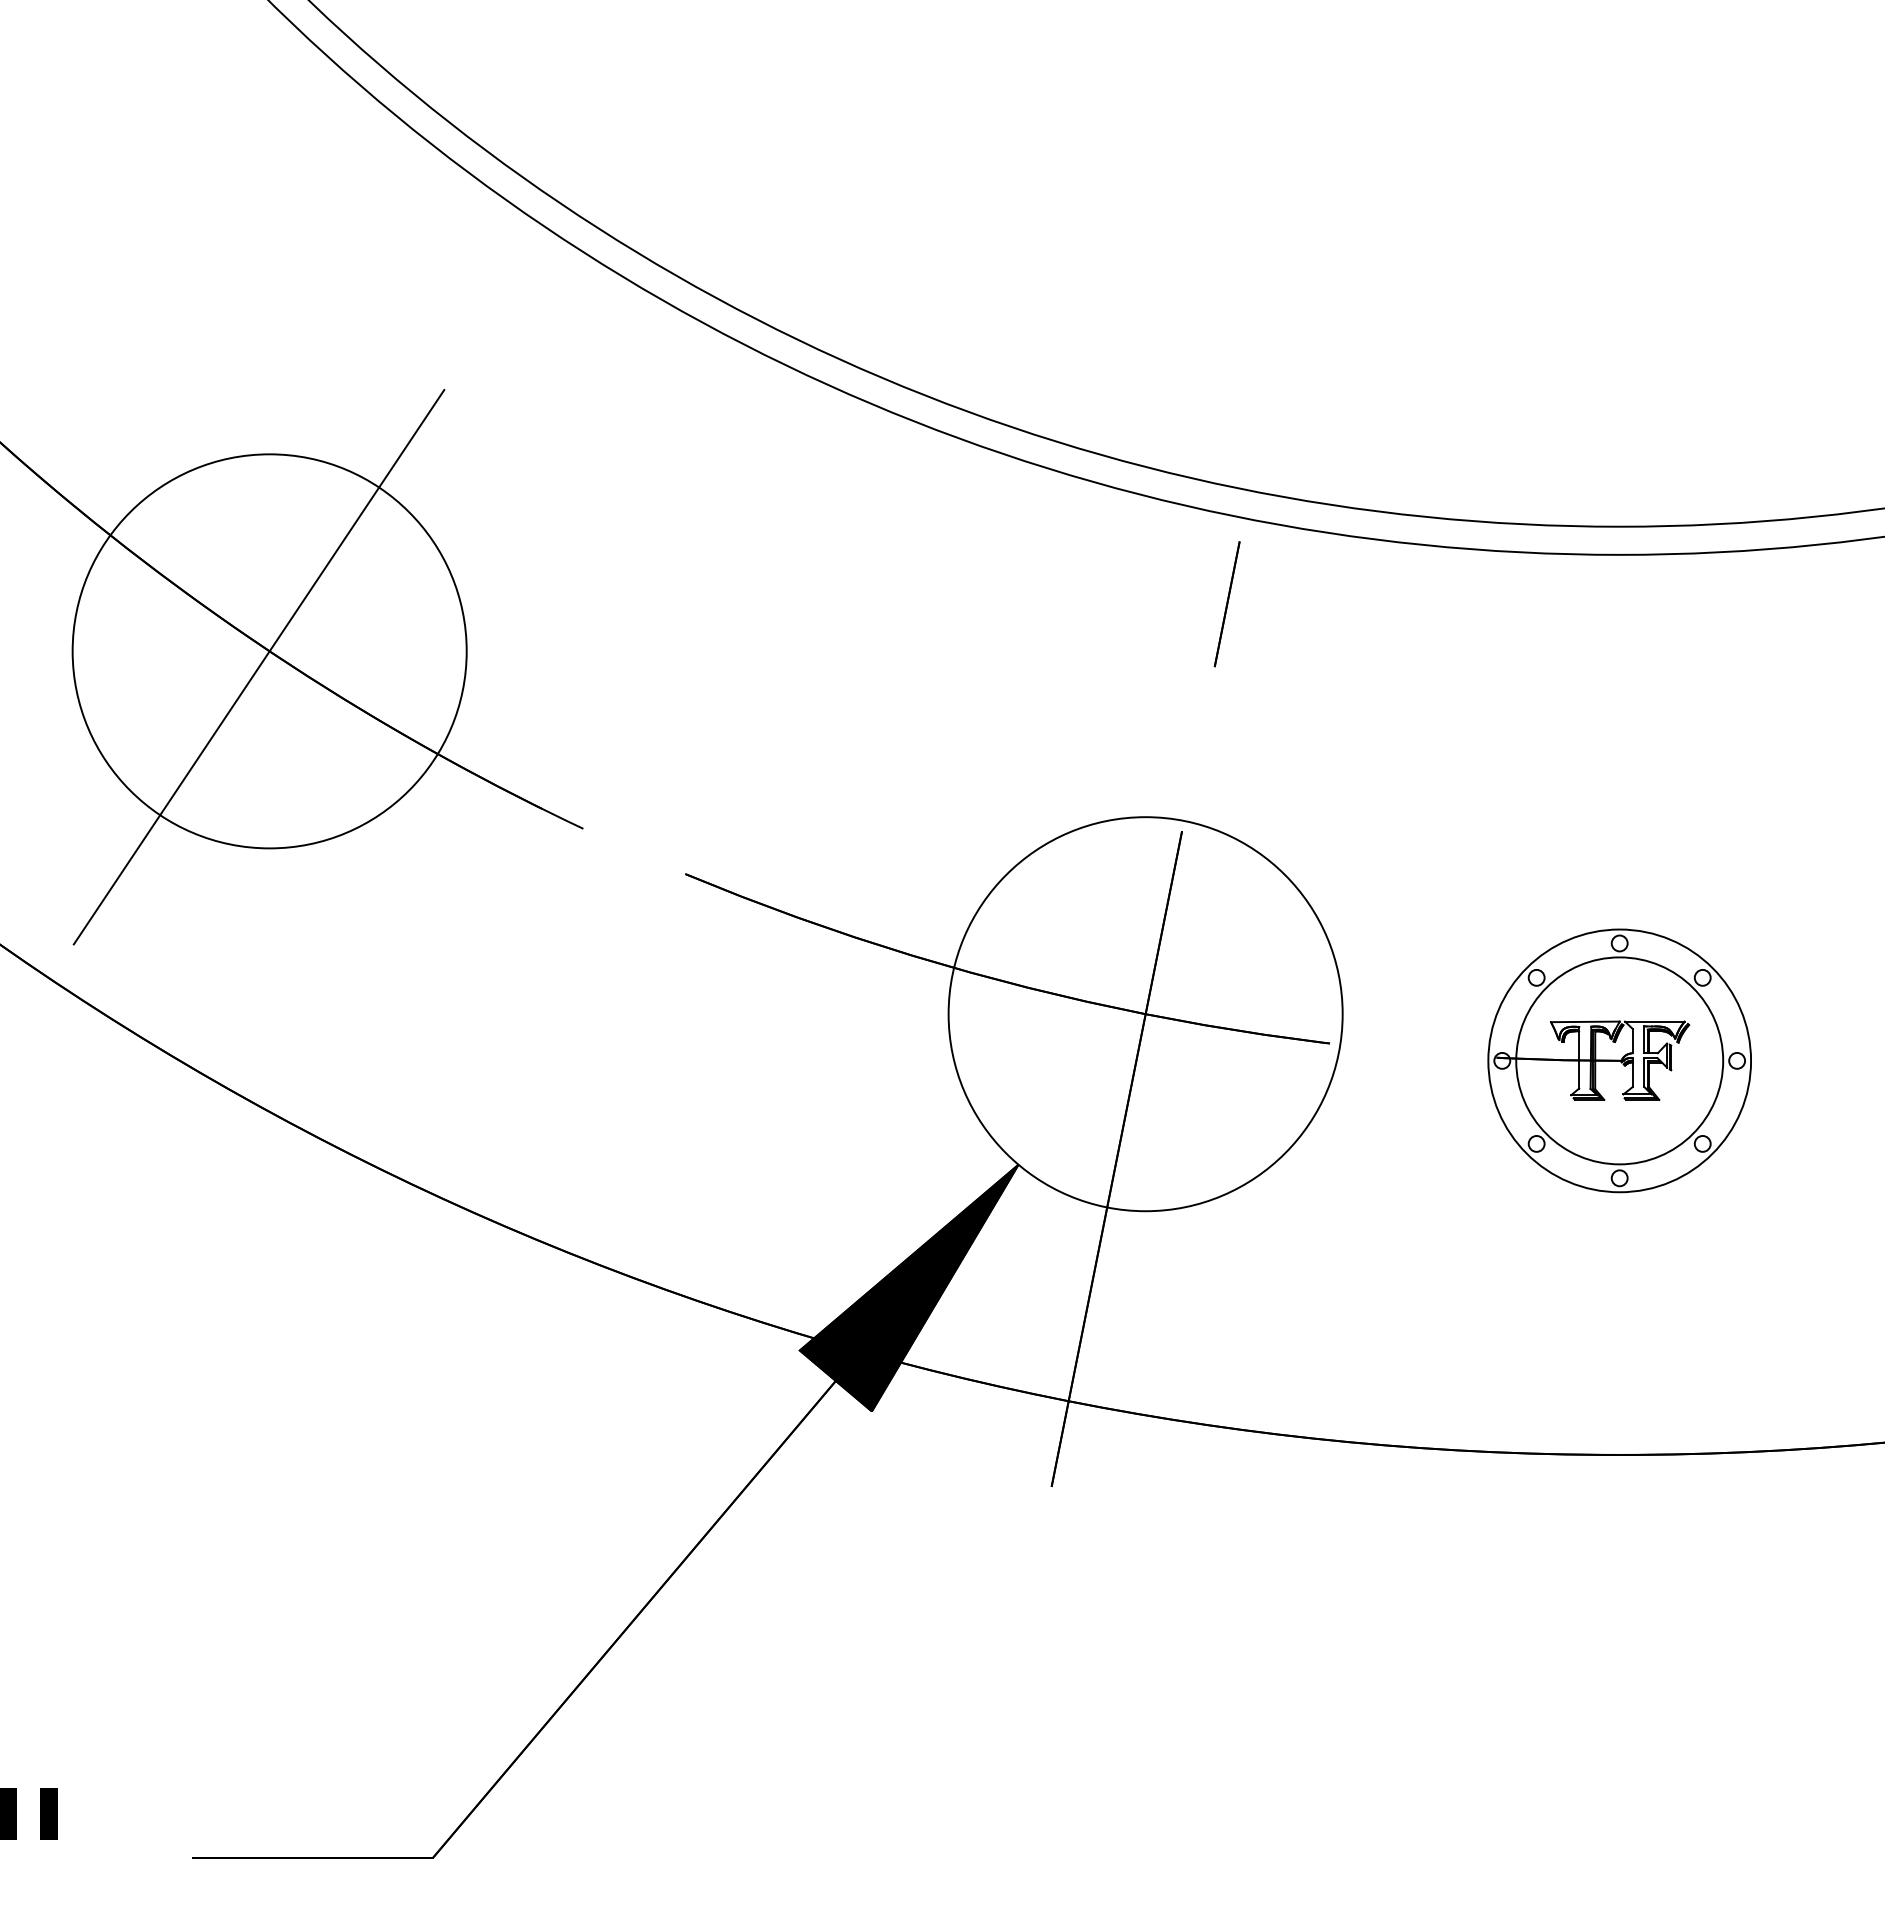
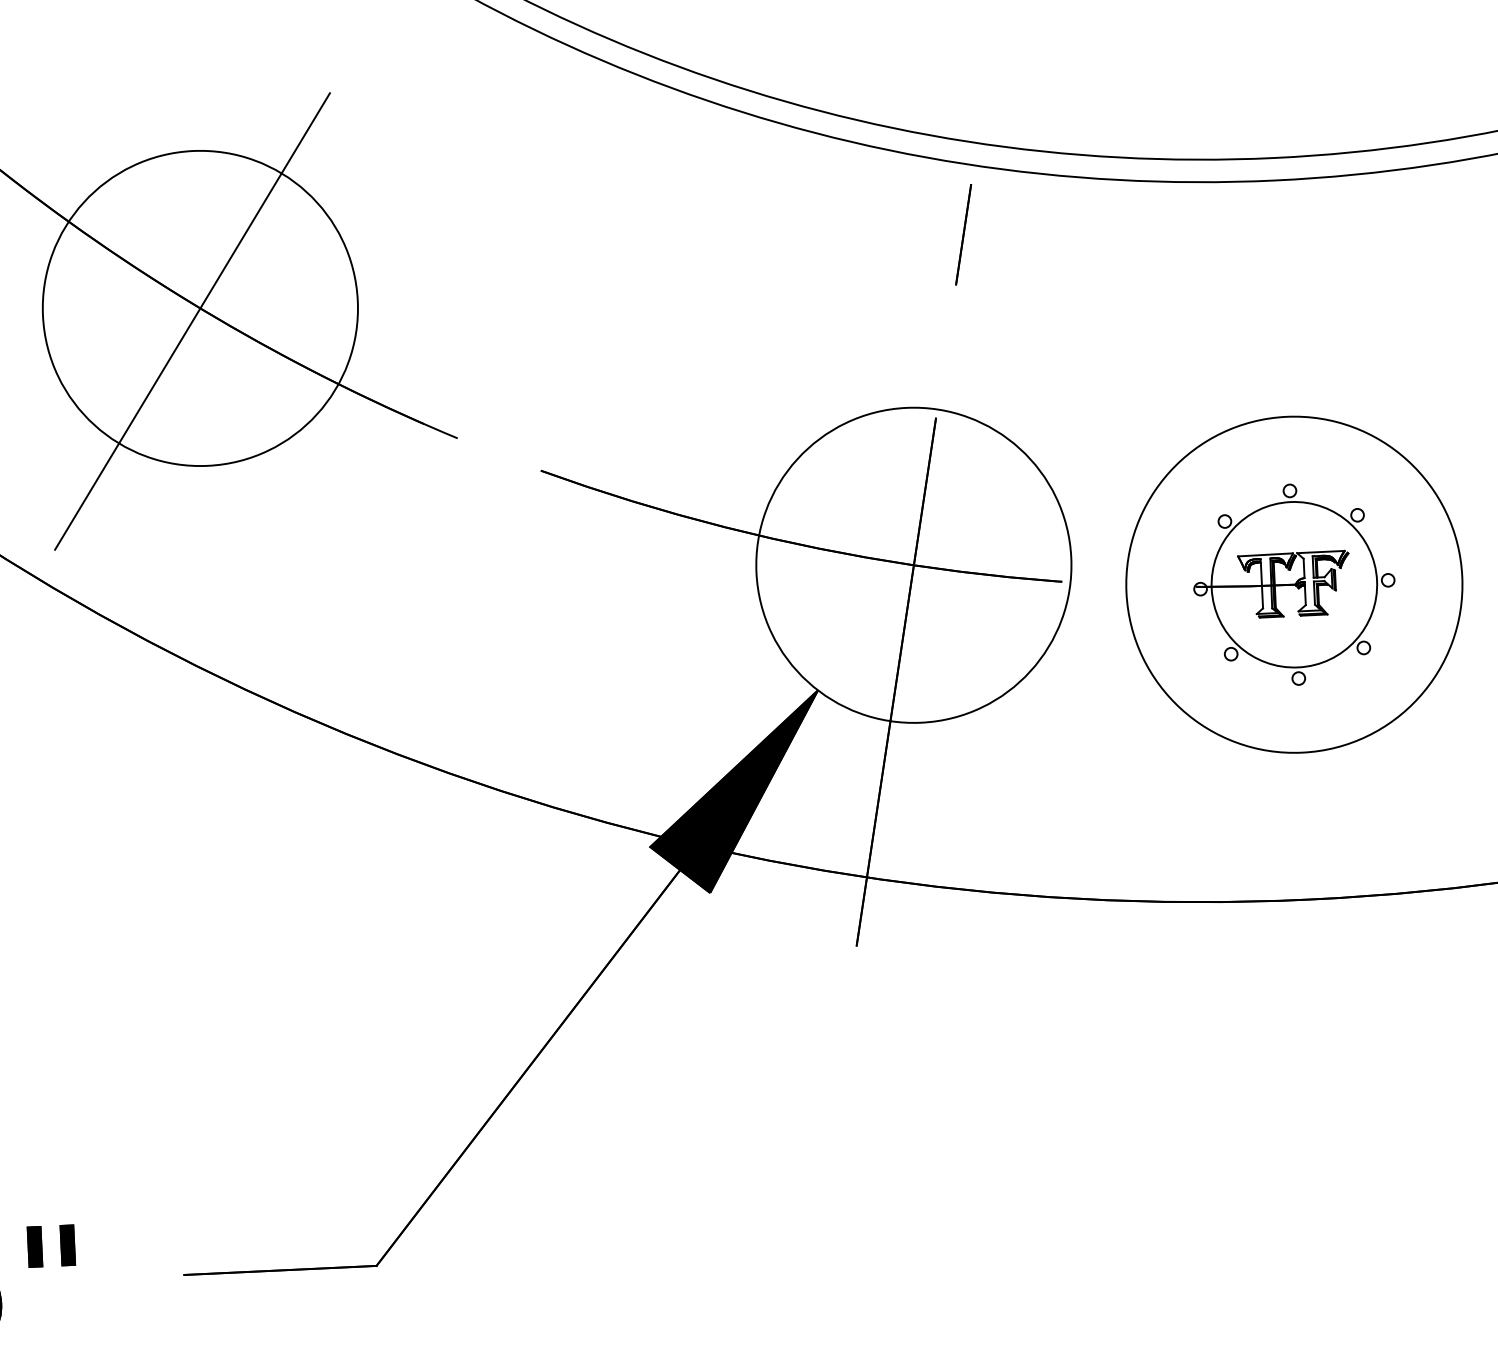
circle: (1619, 1060) -> (1294, 584), size x1.6

